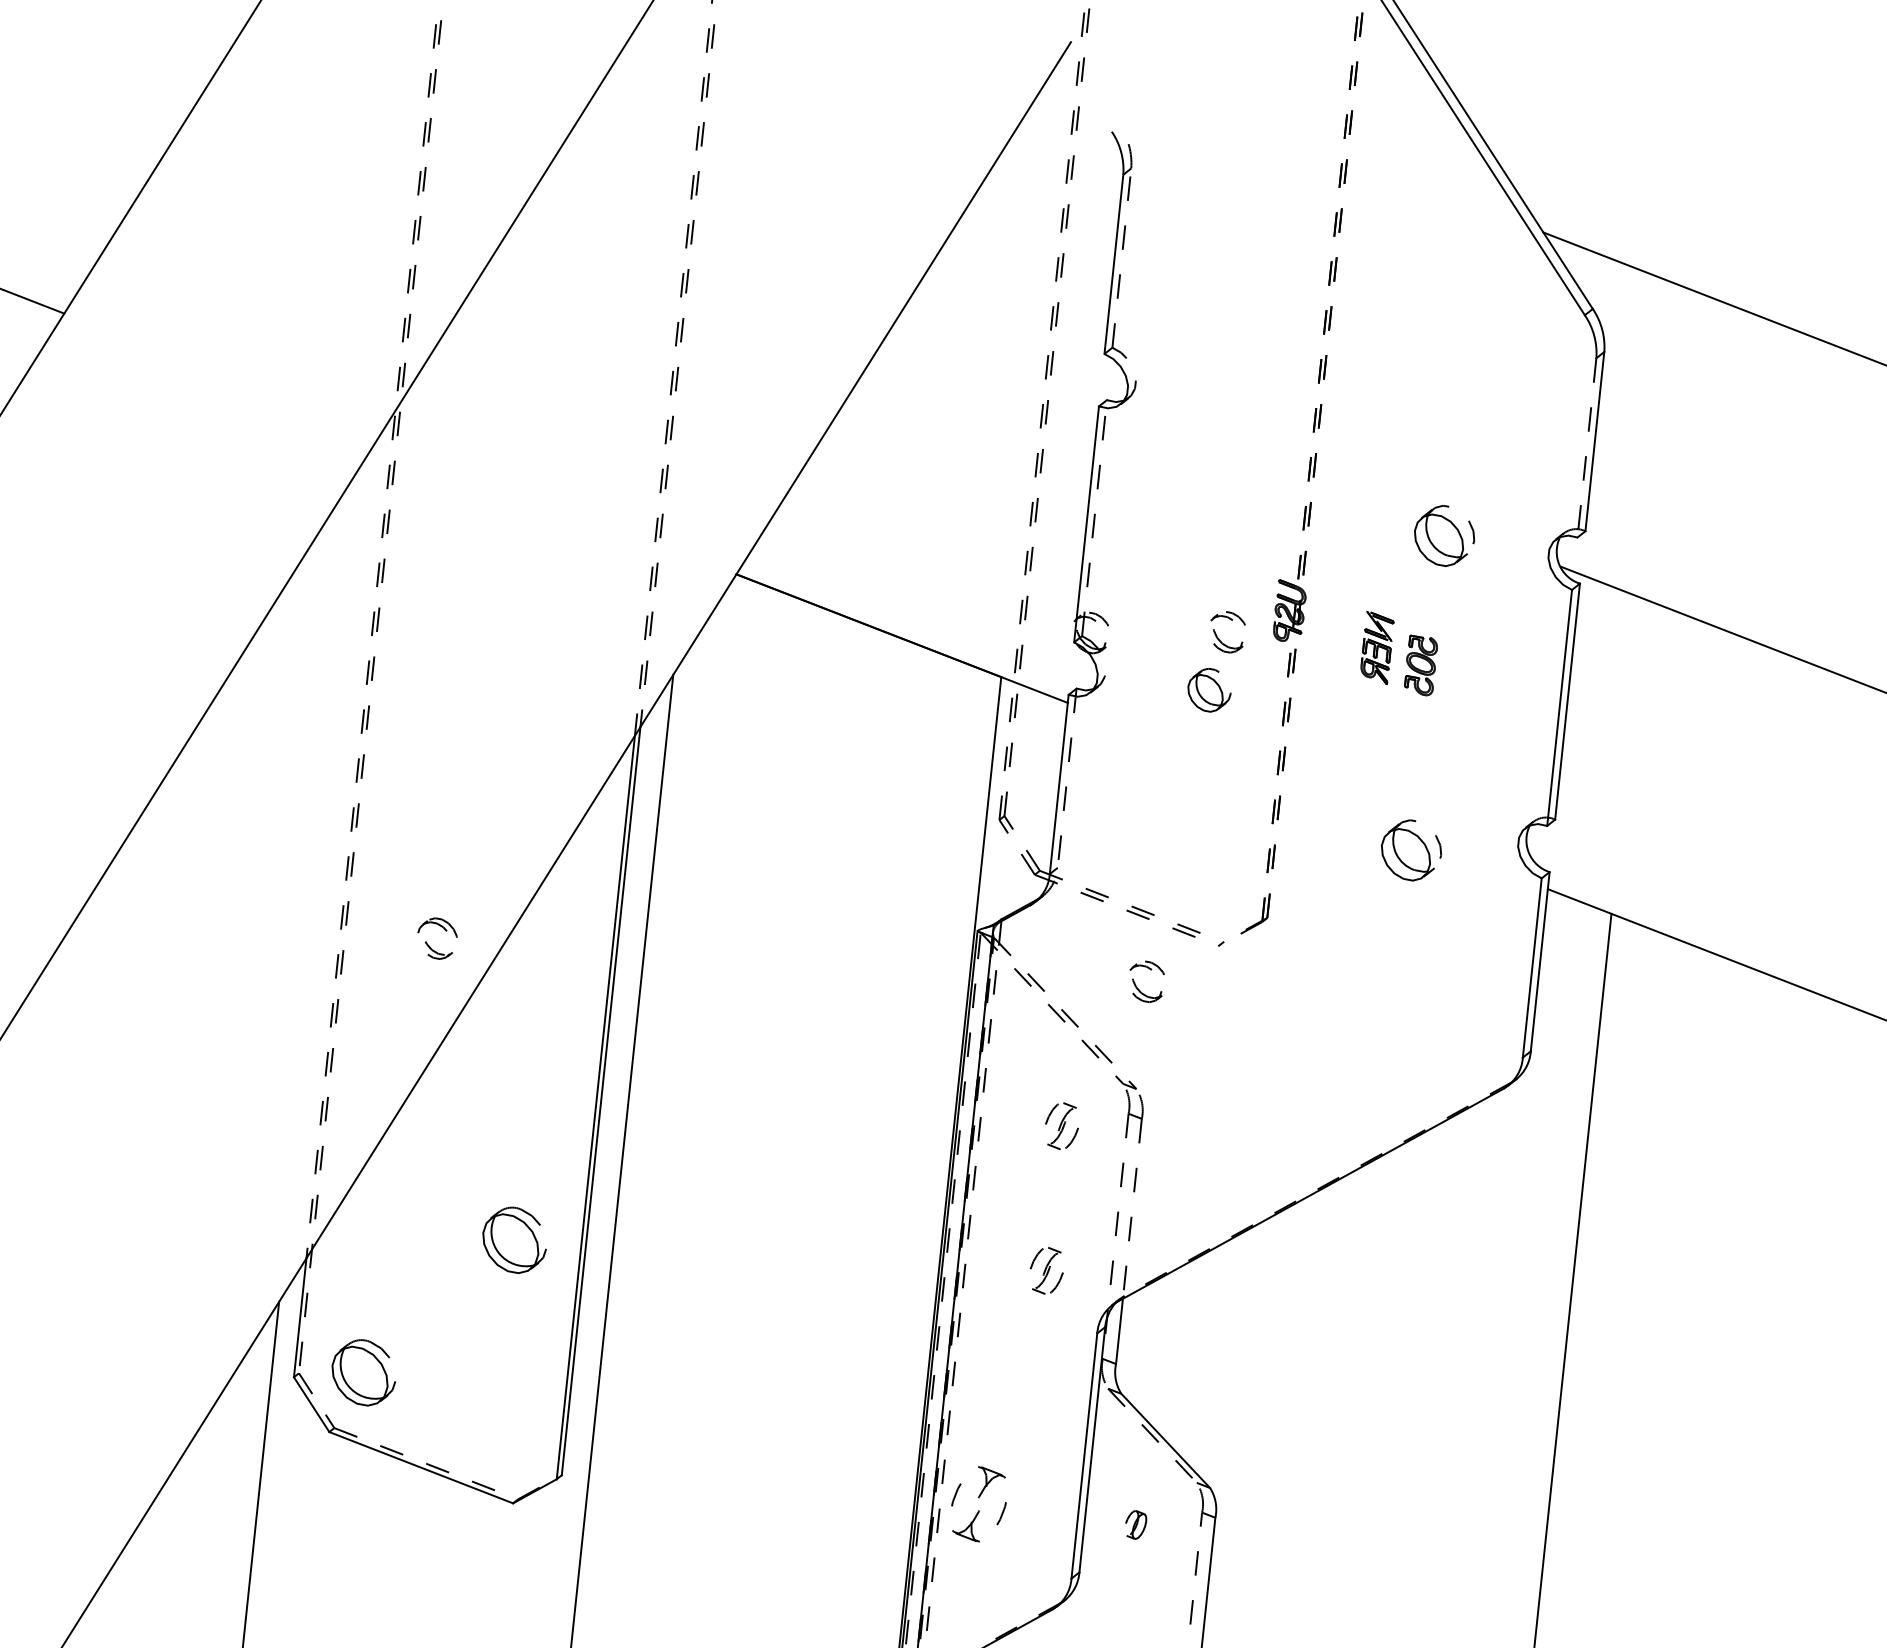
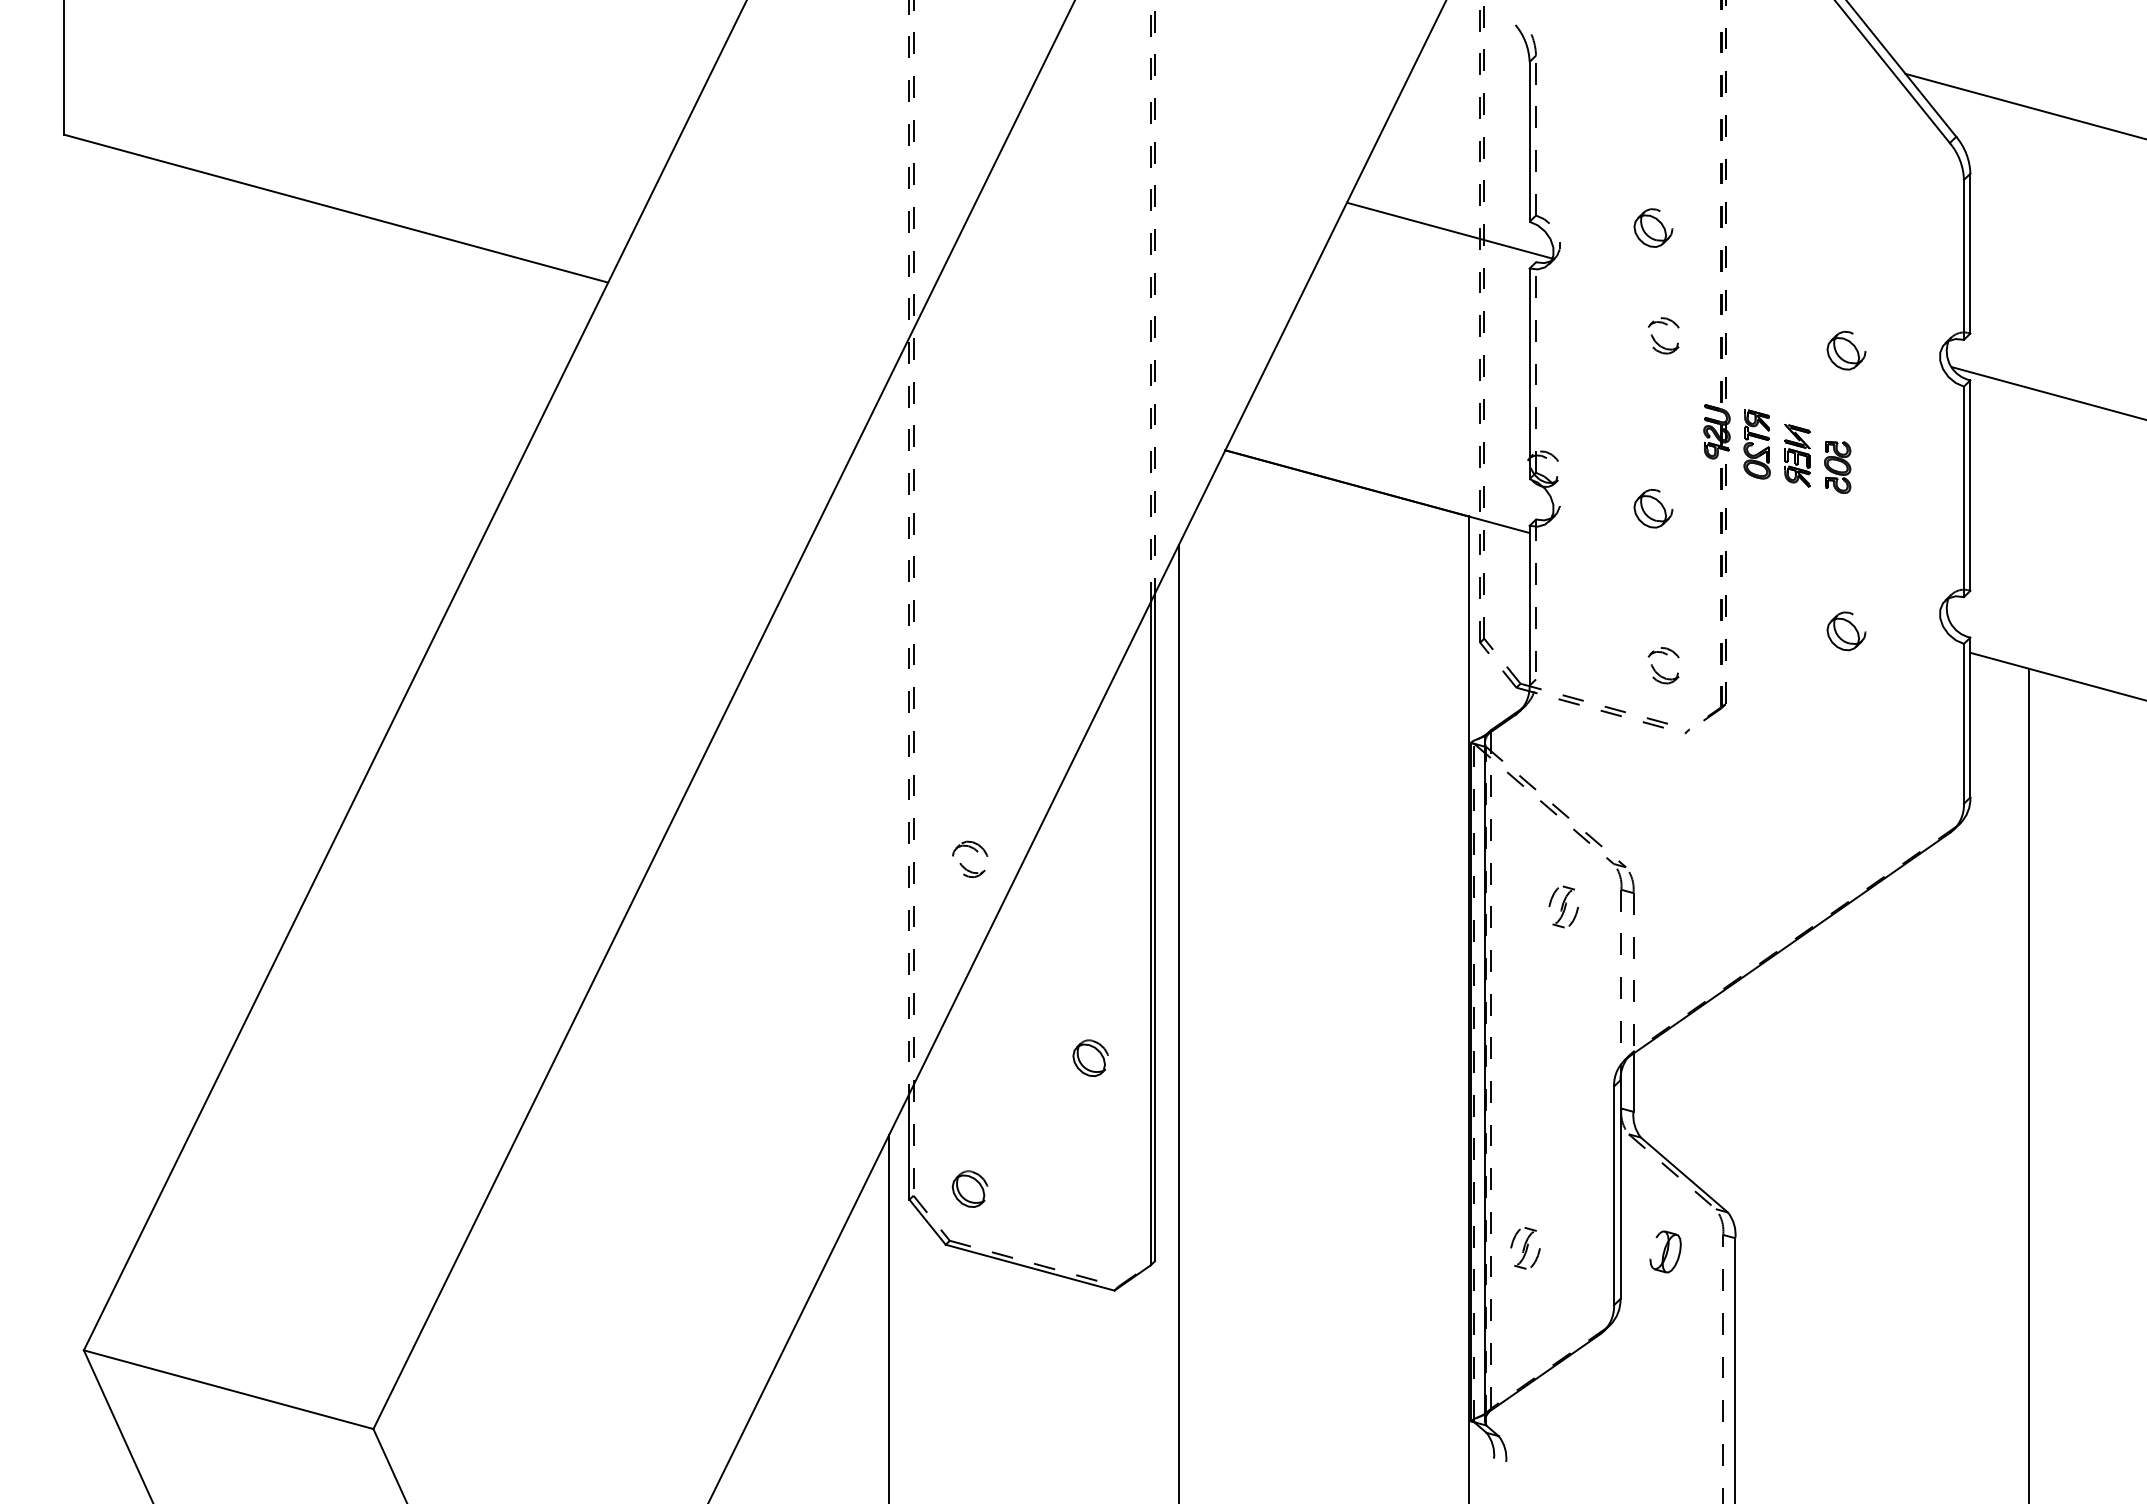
line: (1013, 354) -> (1449, 230), added
part: (1242, 374) -> (1653, 227), added
line: (1586, 447) -> (1963, 259), dashed -> solid
part: (1444, 535) -> (1846, 350), size x0.71
part: (1332, 630) -> (1756, 444), added
part: (1217, 635) -> (1655, 339), moved
part: (1411, 850) -> (1846, 631), size x0.71
part: (429, 944) -> (963, 865), moved
part: (1136, 984) -> (1655, 669), moved
part: (513, 1239) -> (1090, 1057), size x0.62
part: (1046, 1270) -> (1563, 1035), removed
part: (362, 1371) -> (969, 1188), size x0.62
part: (978, 1504) -> (1525, 1248), size x0.62
part: (1135, 1524) -> (1665, 1251), size x1.67

